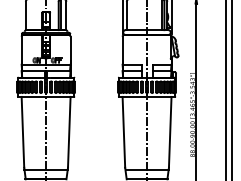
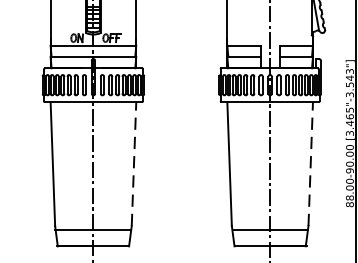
line: (69, 131) -> (134, 162), solid -> dashed
line: (170, 131) -> (311, 162), solid -> dashed

